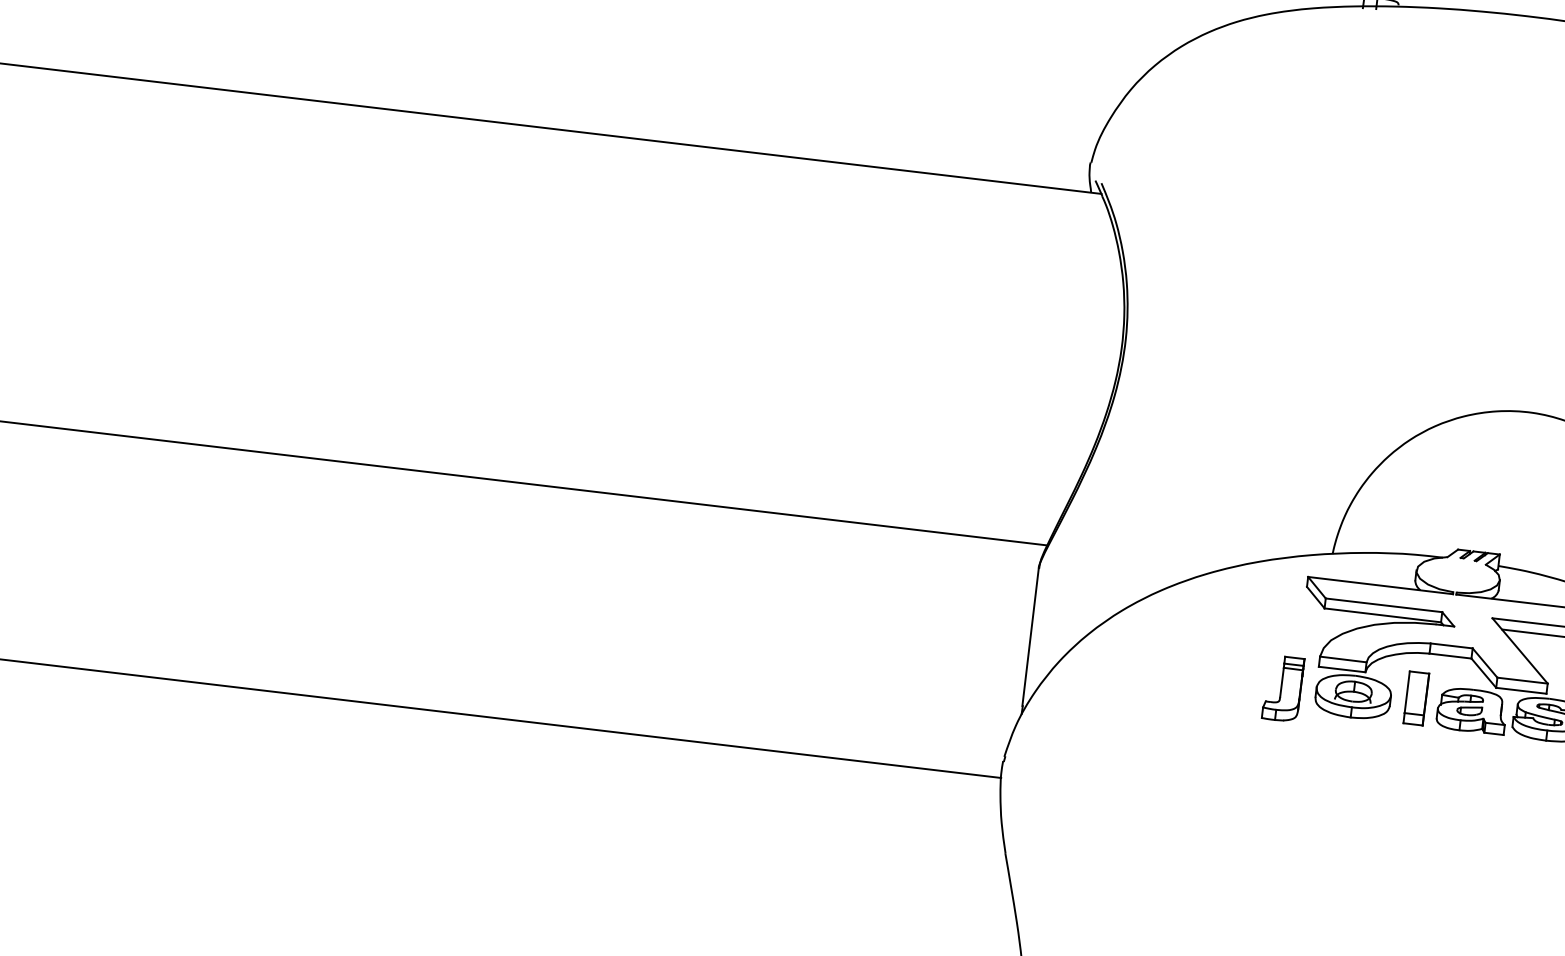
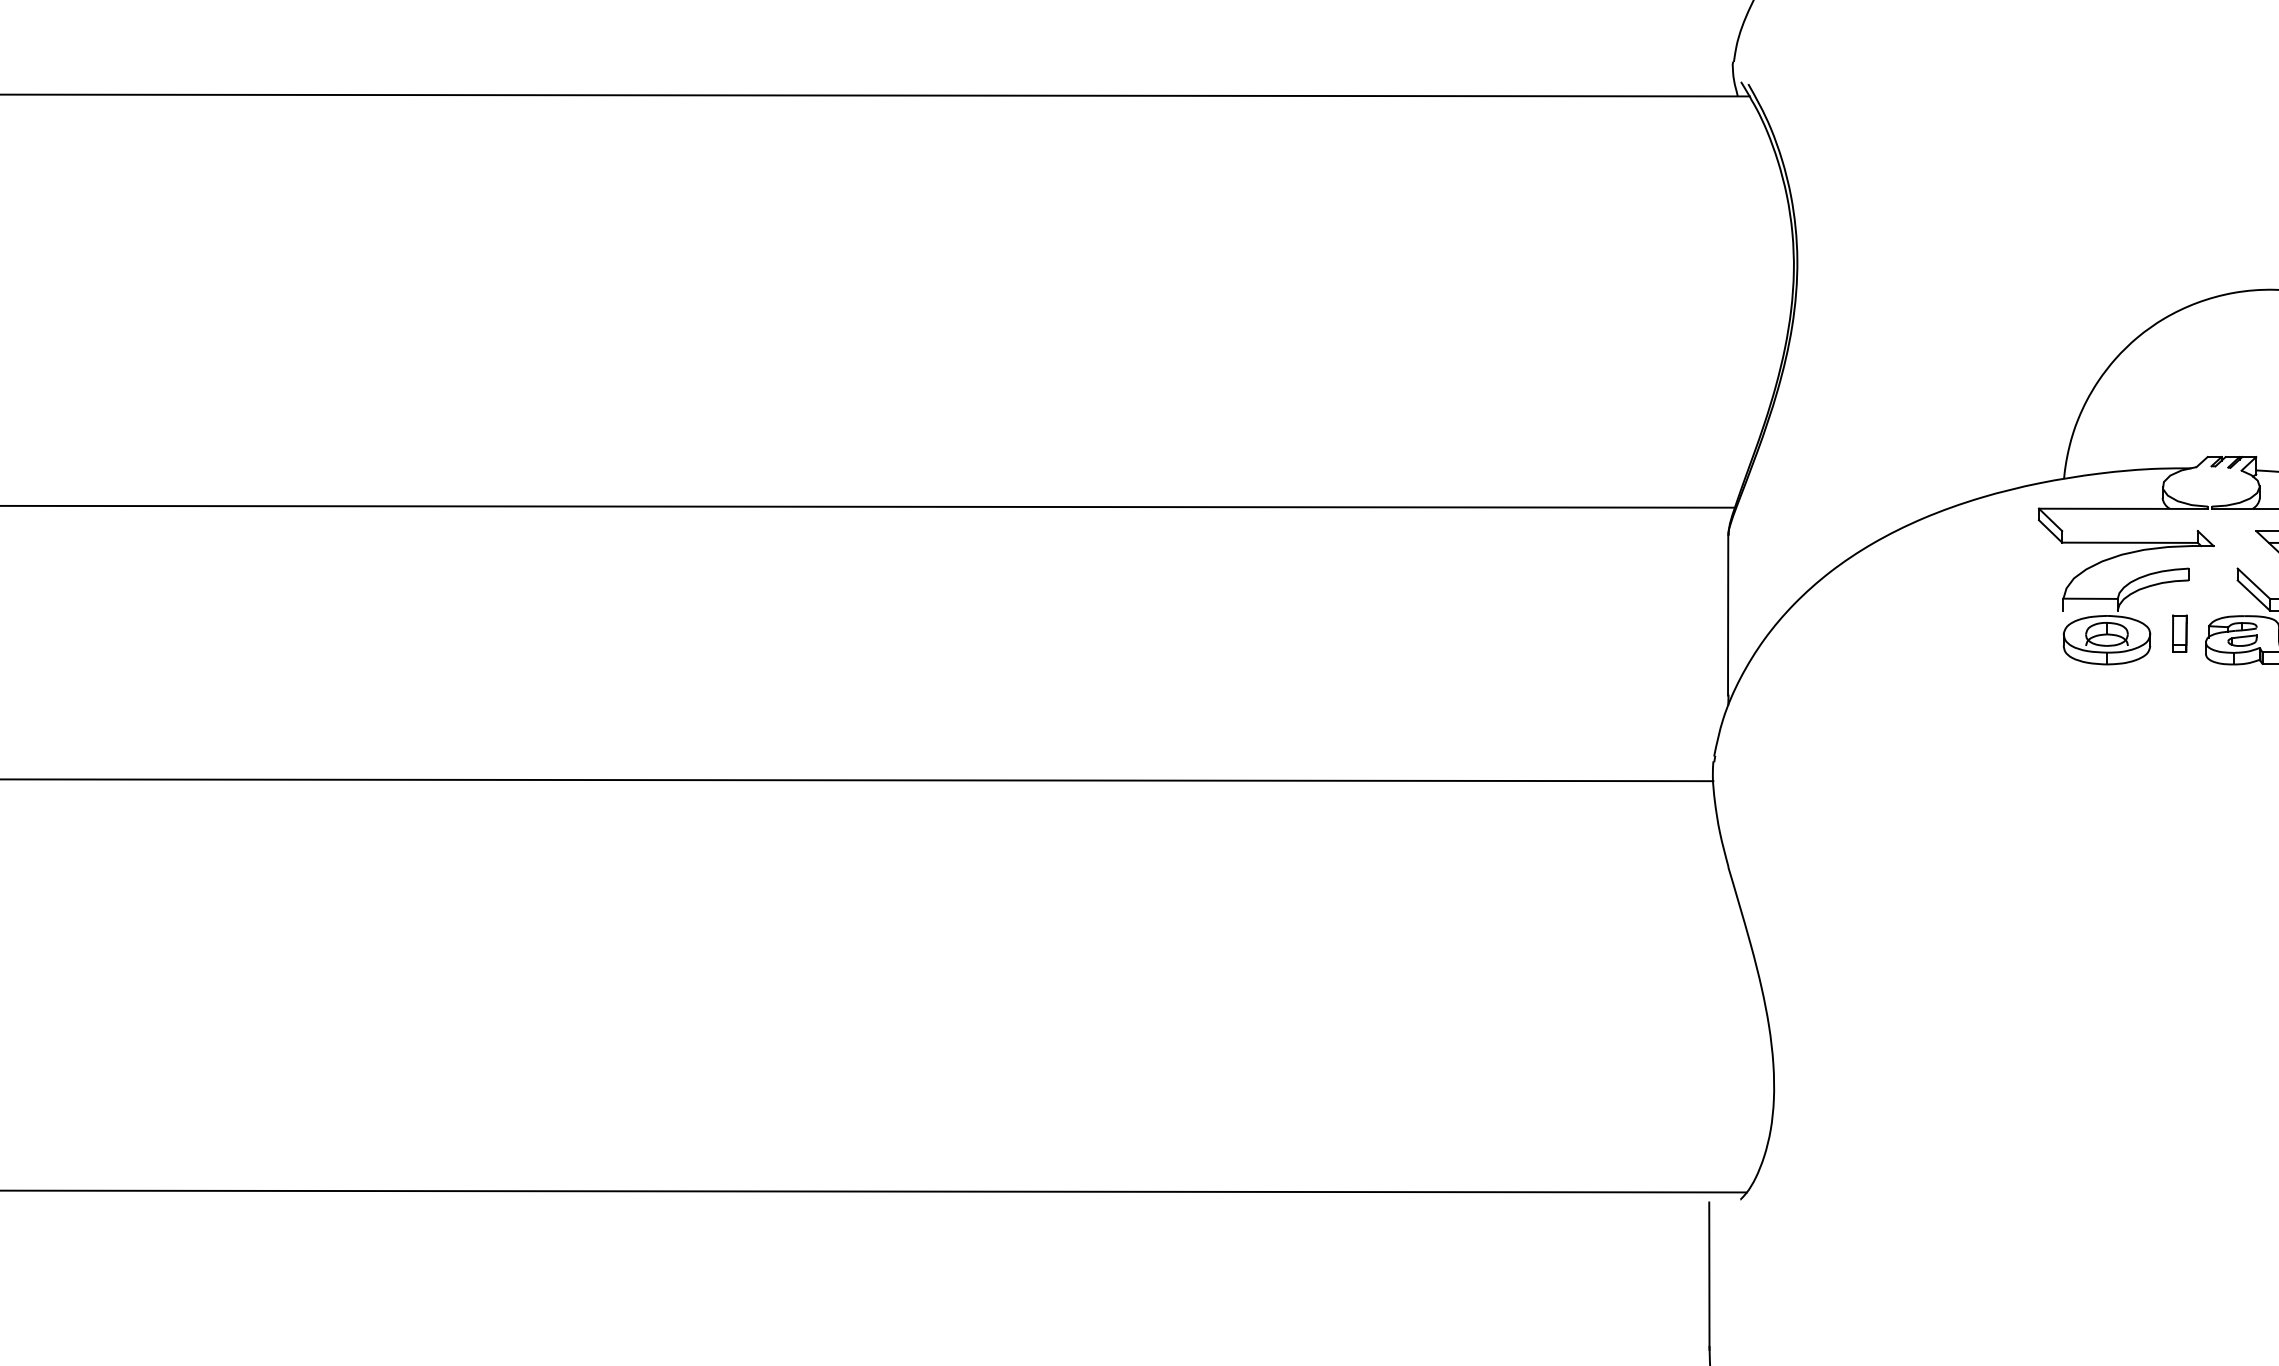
line: (1383, 605) -> (2129, 531), removed
line: (1451, 645) -> (2212, 568), removed
line: (1449, 656) -> (2212, 580), removed
line: (1342, 669) -> (2090, 610), removed
part: (1283, 688) -> (2025, 640), removed
part: (1416, 698) -> (2179, 633), size x0.6

